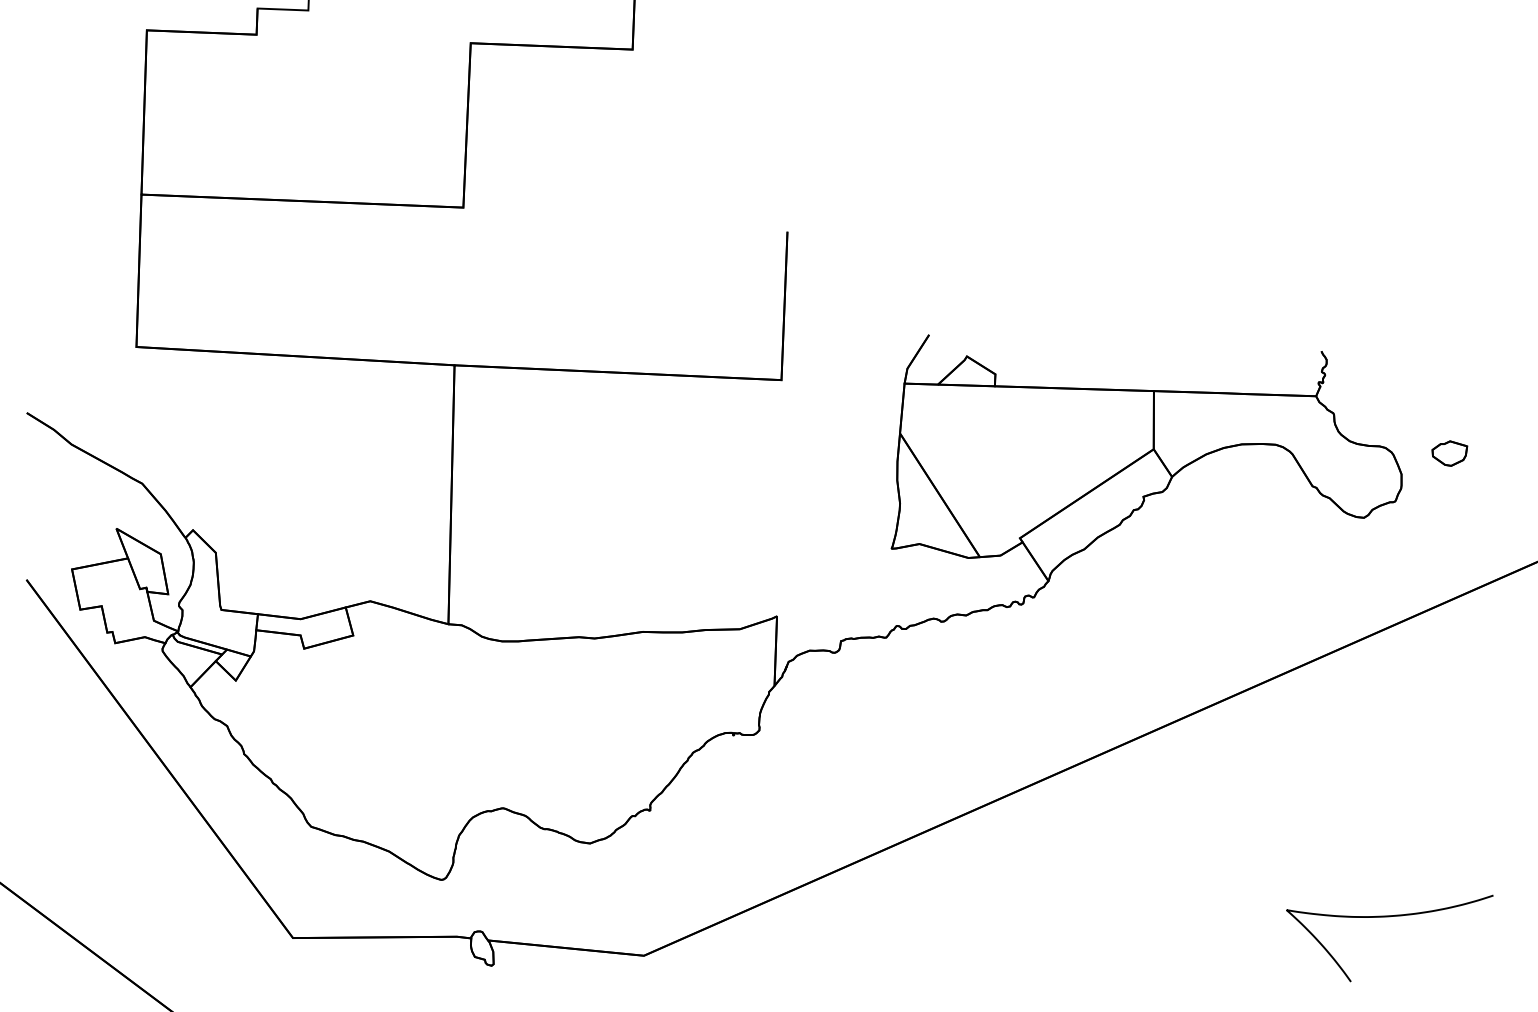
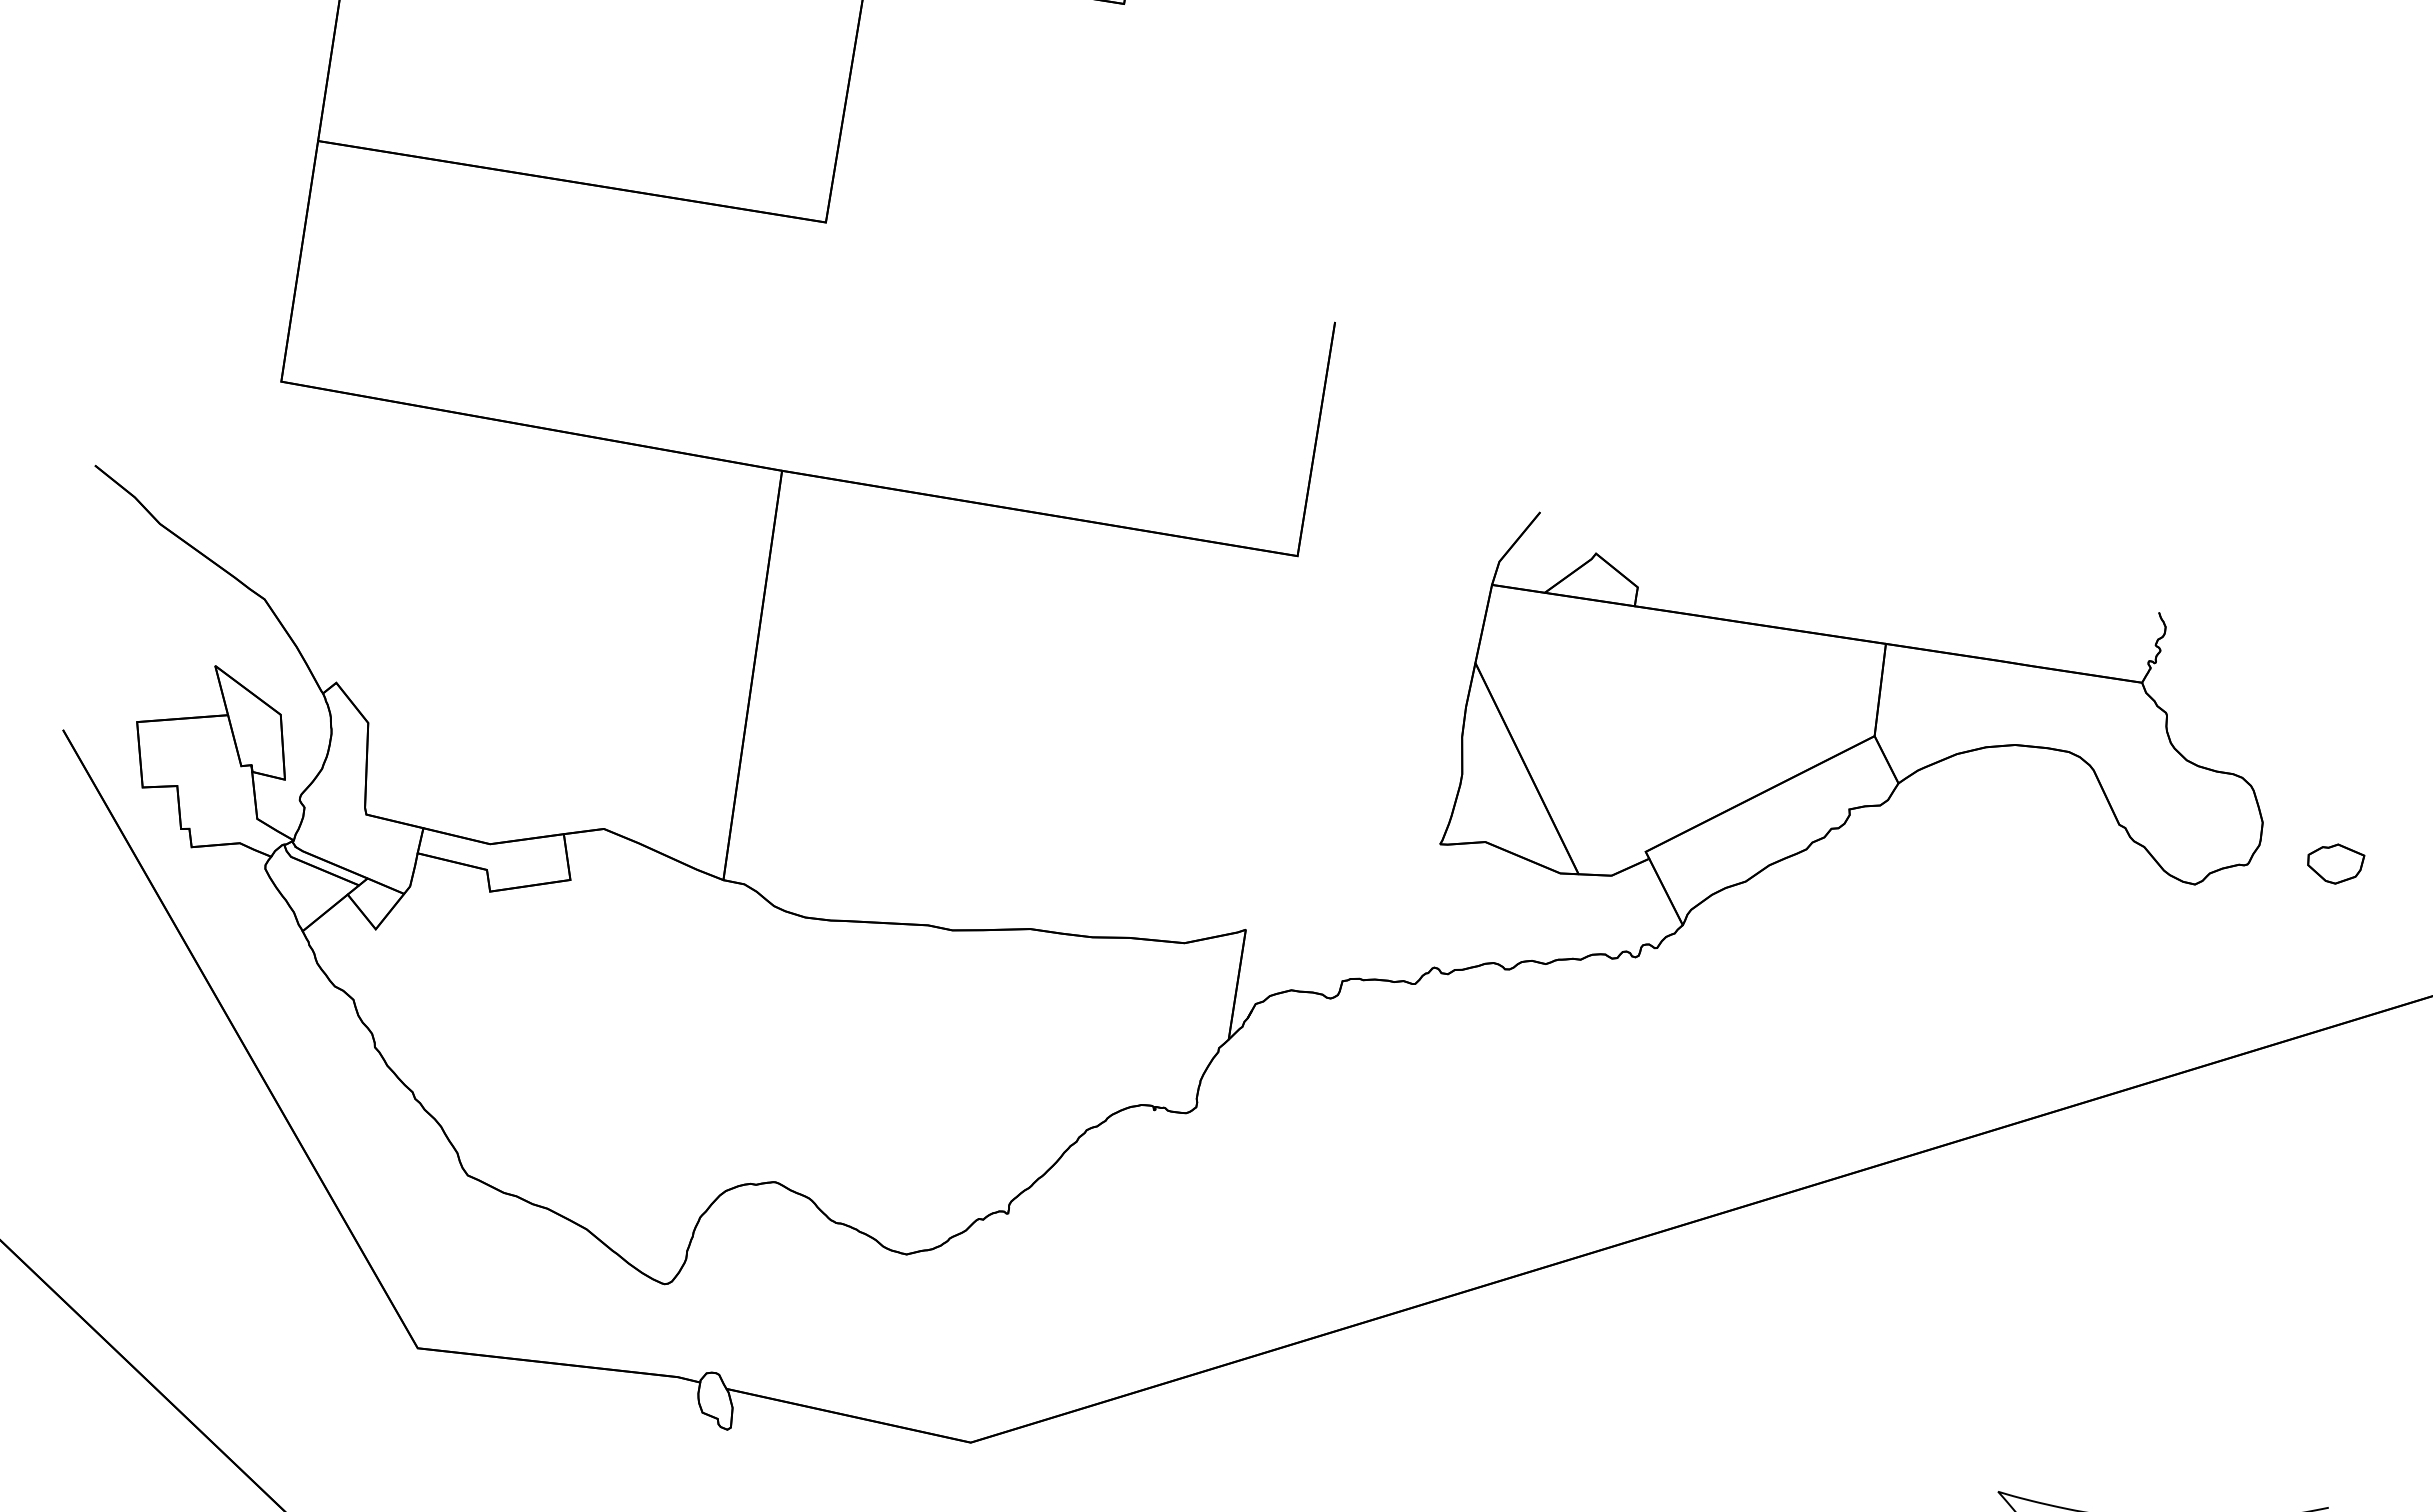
part: (1449, 453) -> (2334, 863), moved

